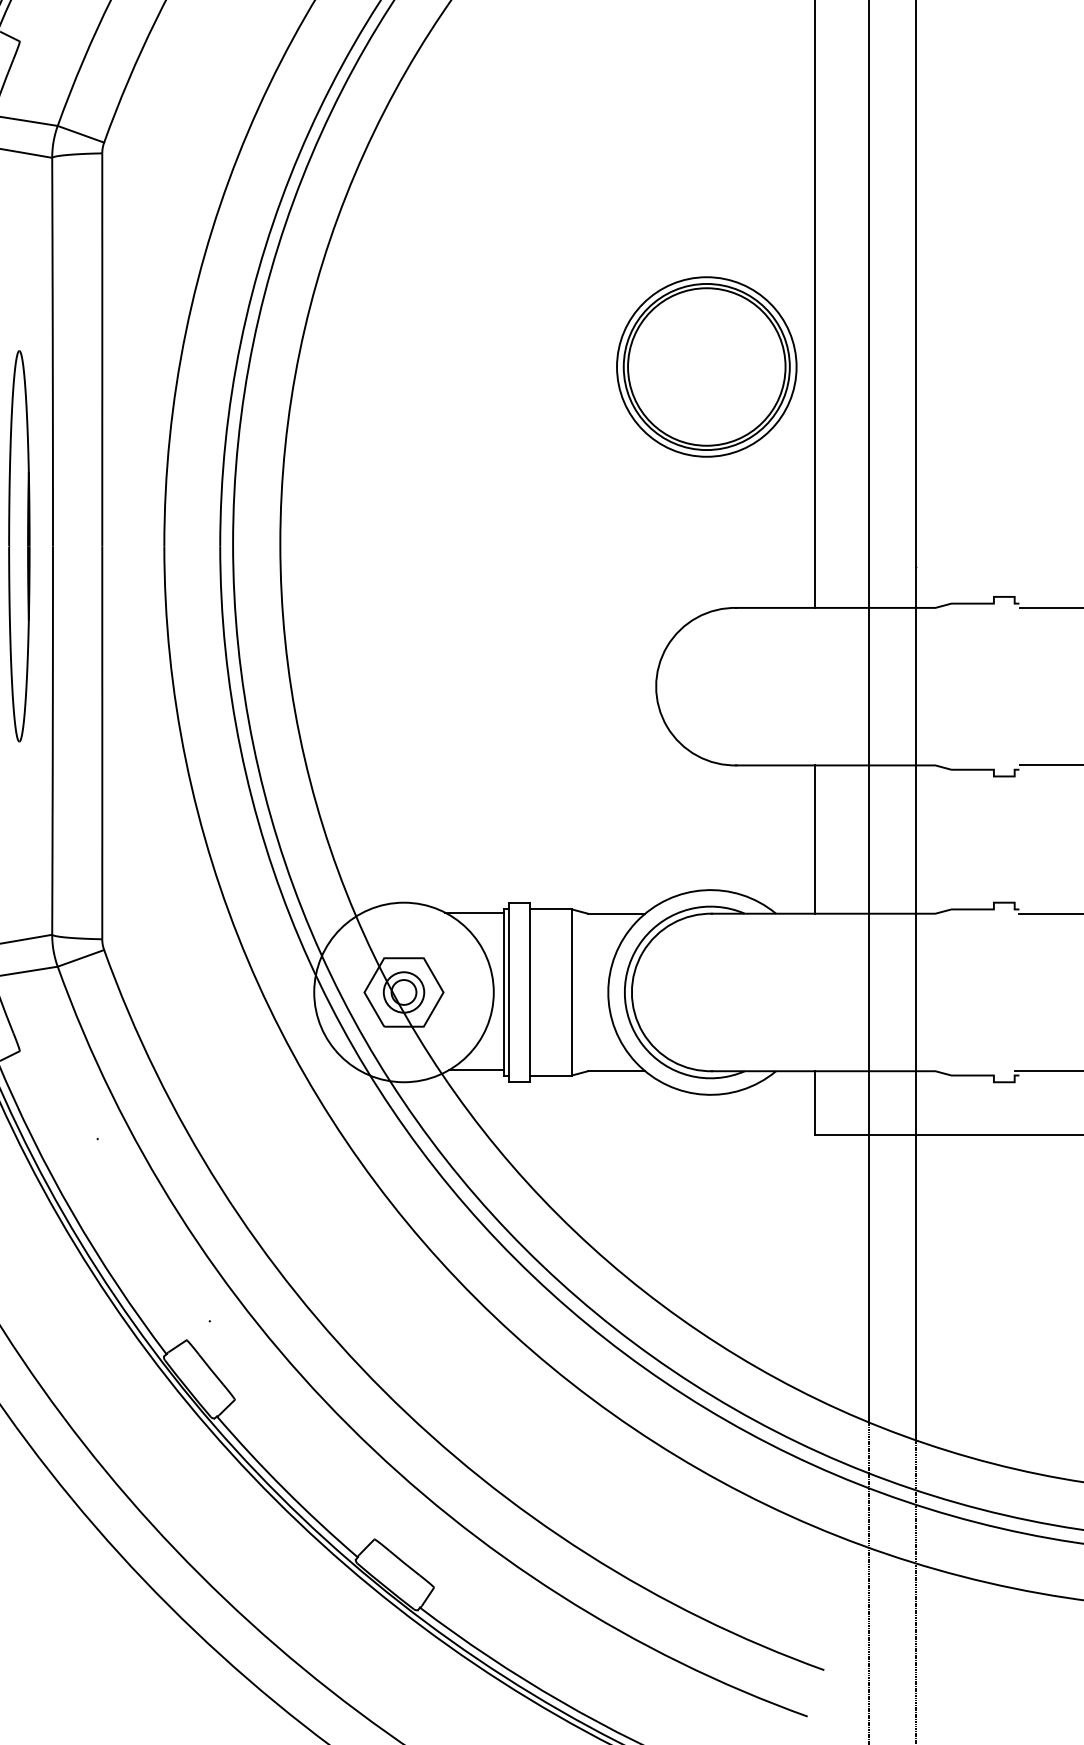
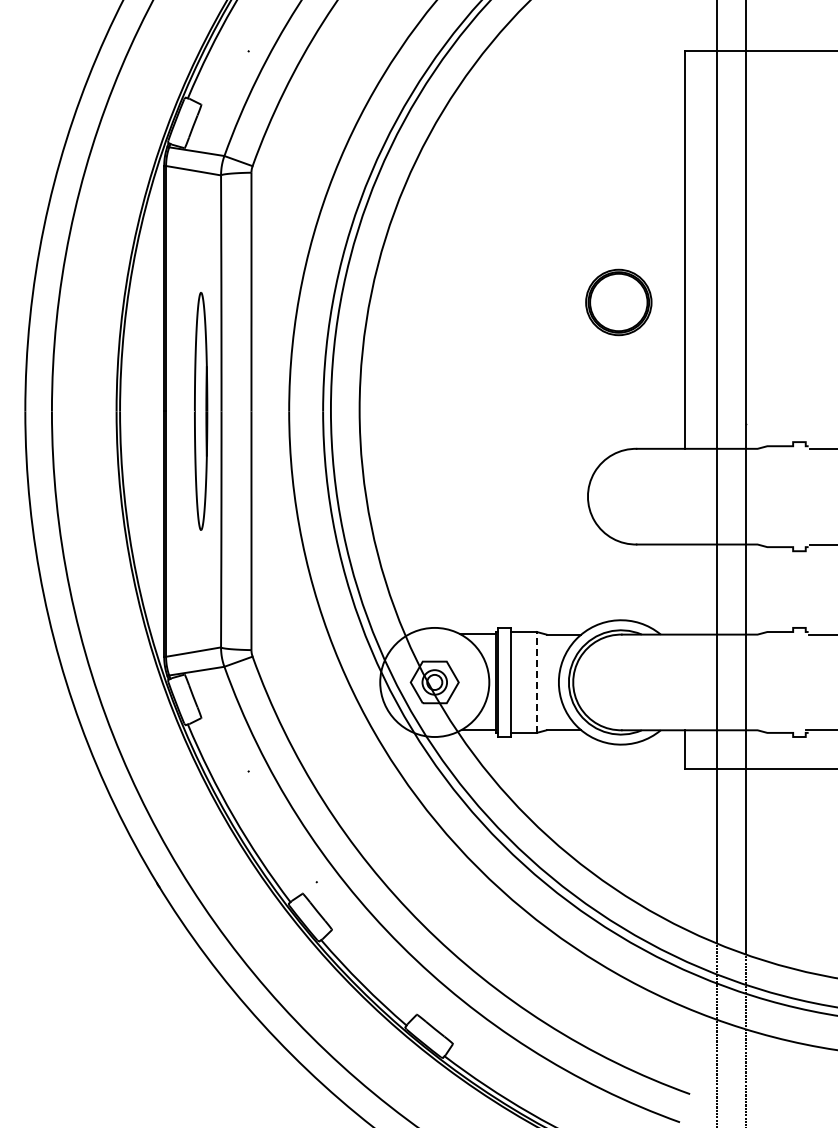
part: (706, 367) -> (618, 302), size x0.6
line: (815, 839) -> (684, 589), removed
line: (571, 990) -> (536, 681), solid -> dashed

